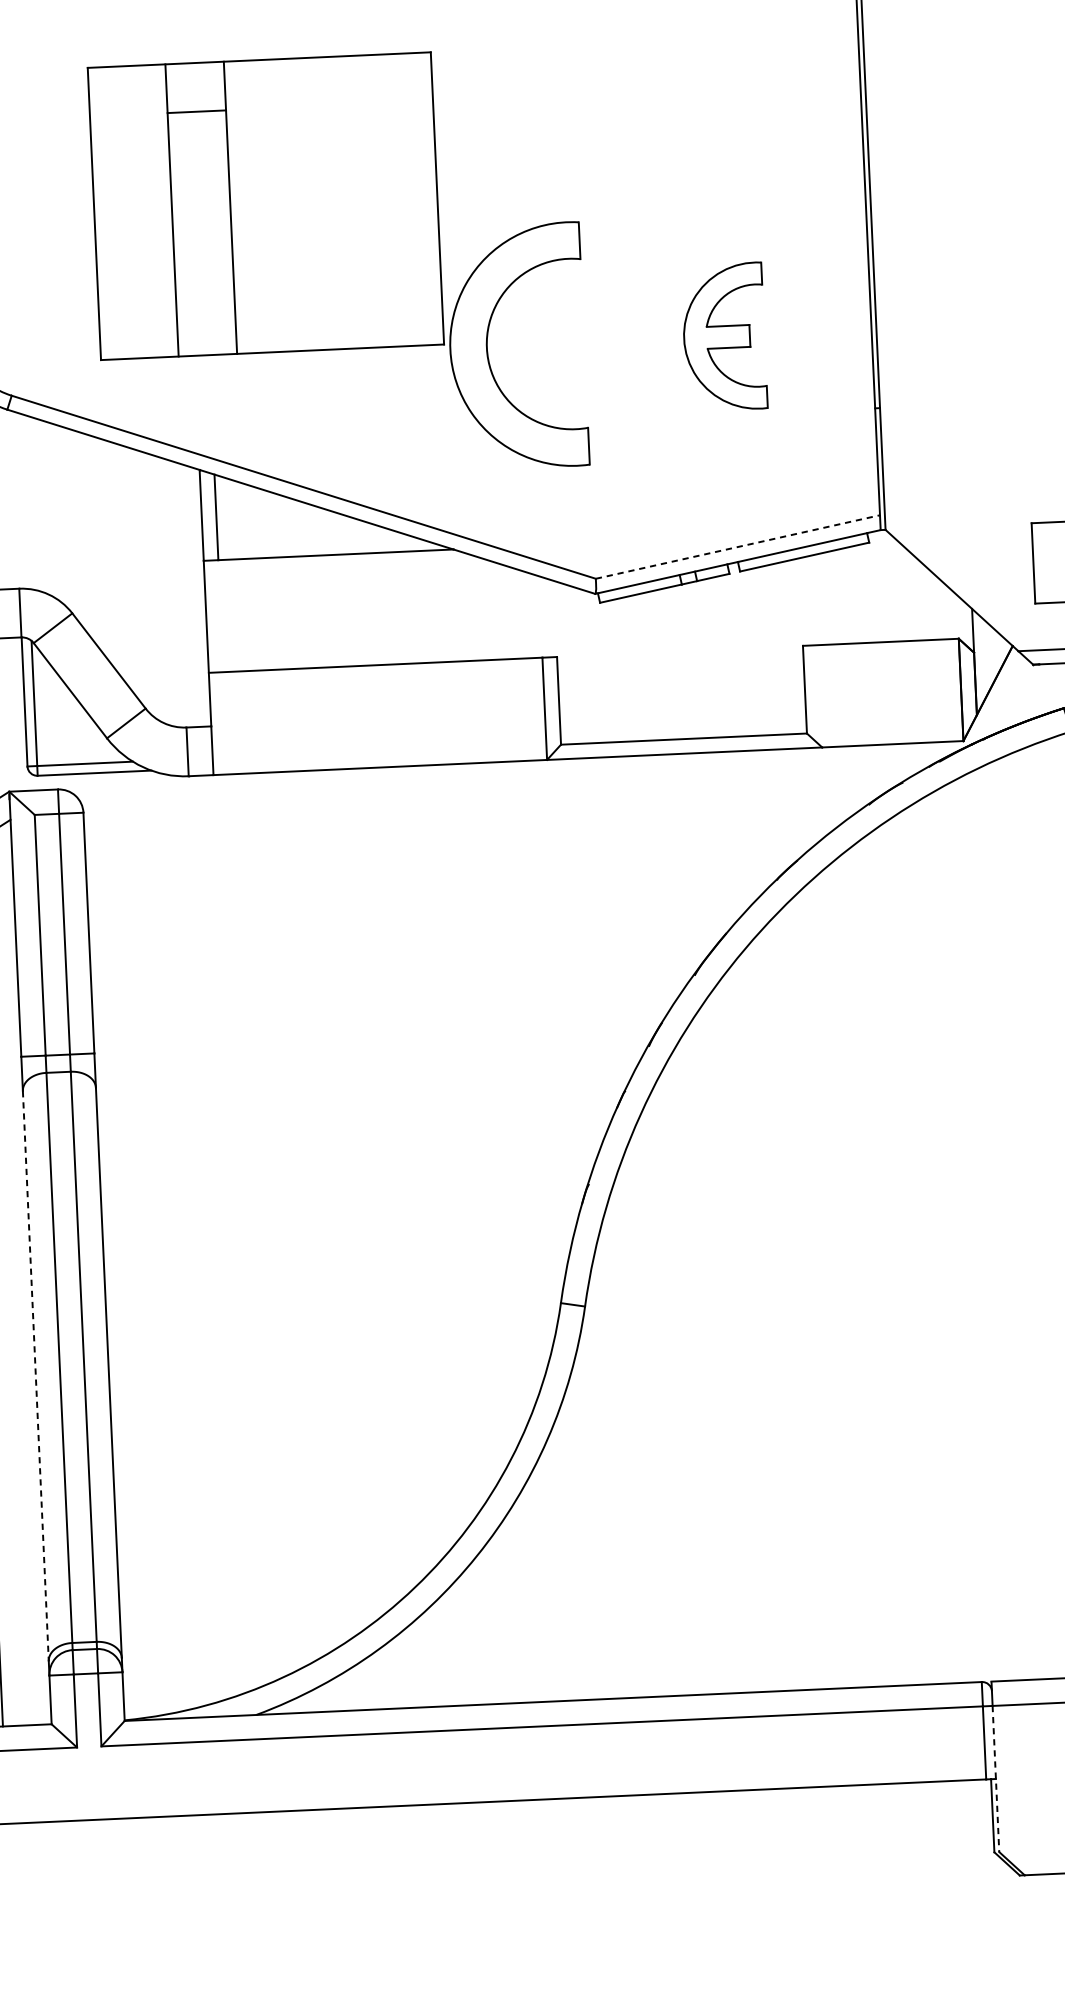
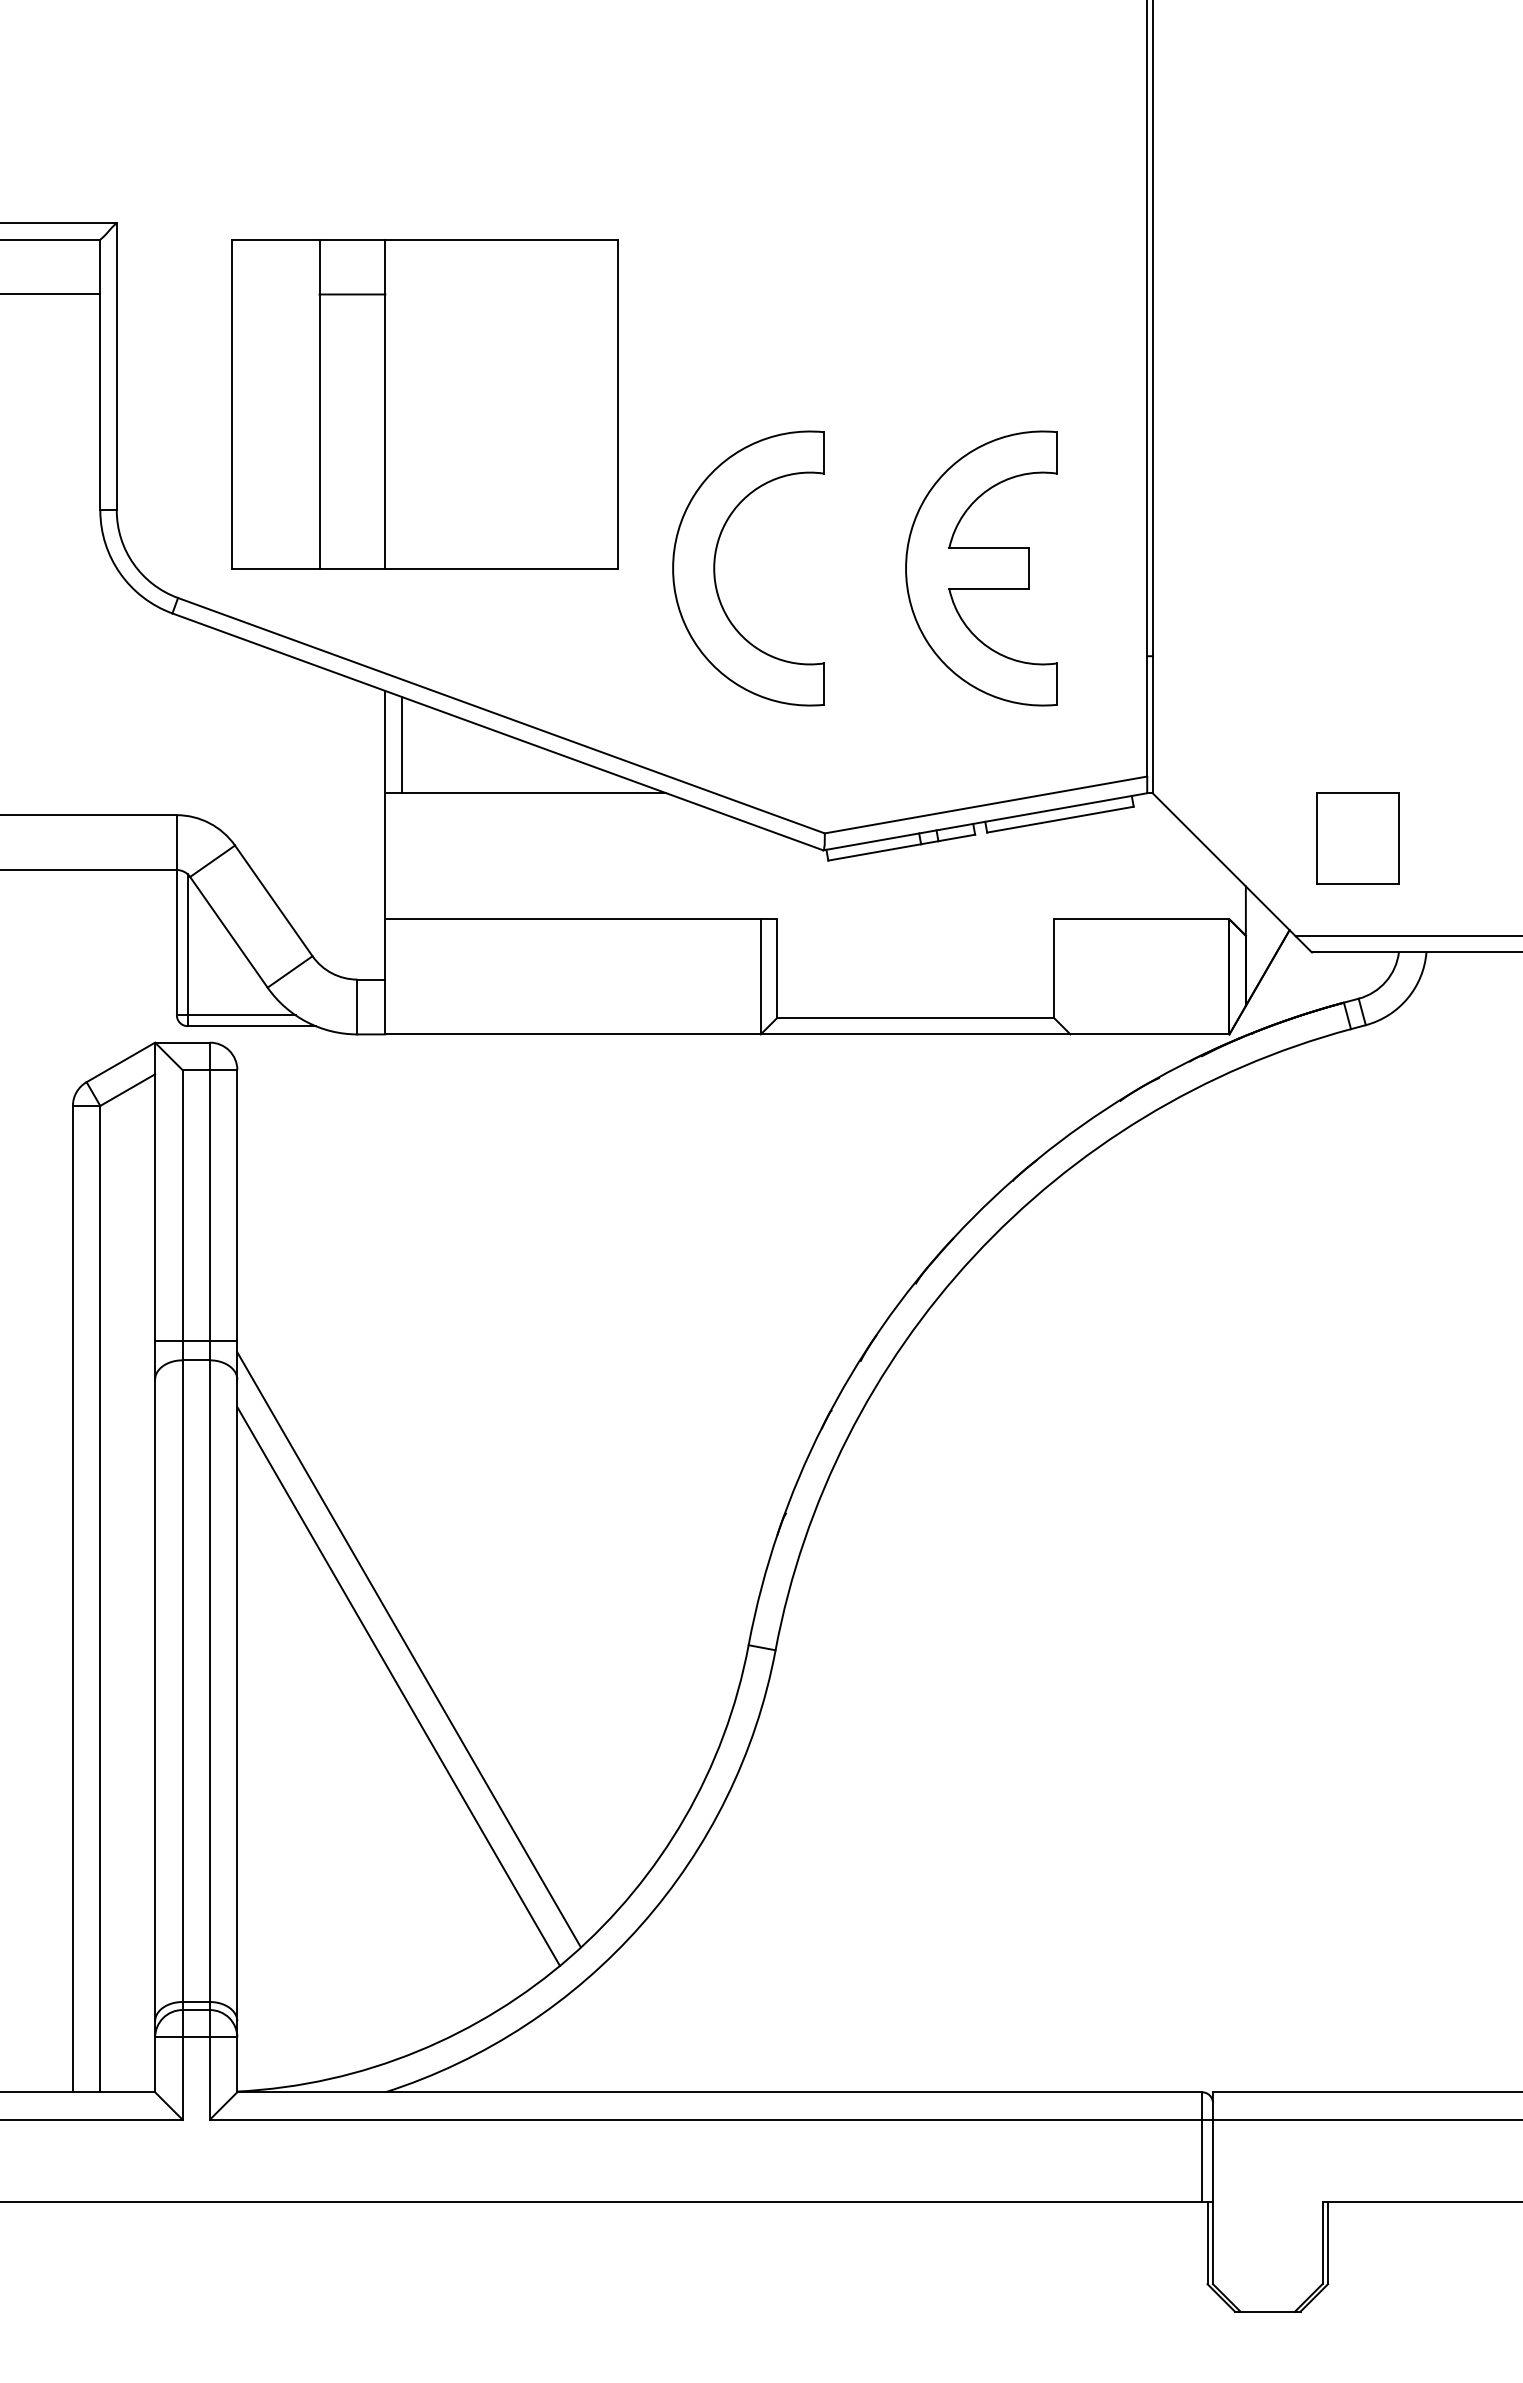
part: (265, 206) -> (424, 404), moved
part: (724, 337) -> (981, 568), size x1.67
line: (738, 546) -> (986, 804), dashed -> solid
line: (258, 1320) -> (408, 1649), added
line: (251, 1353) -> (398, 1686), added
line: (36, 1376) -> (155, 1700), dashed -> solid
line: (995, 1779) -> (1212, 2202), dashed -> solid

